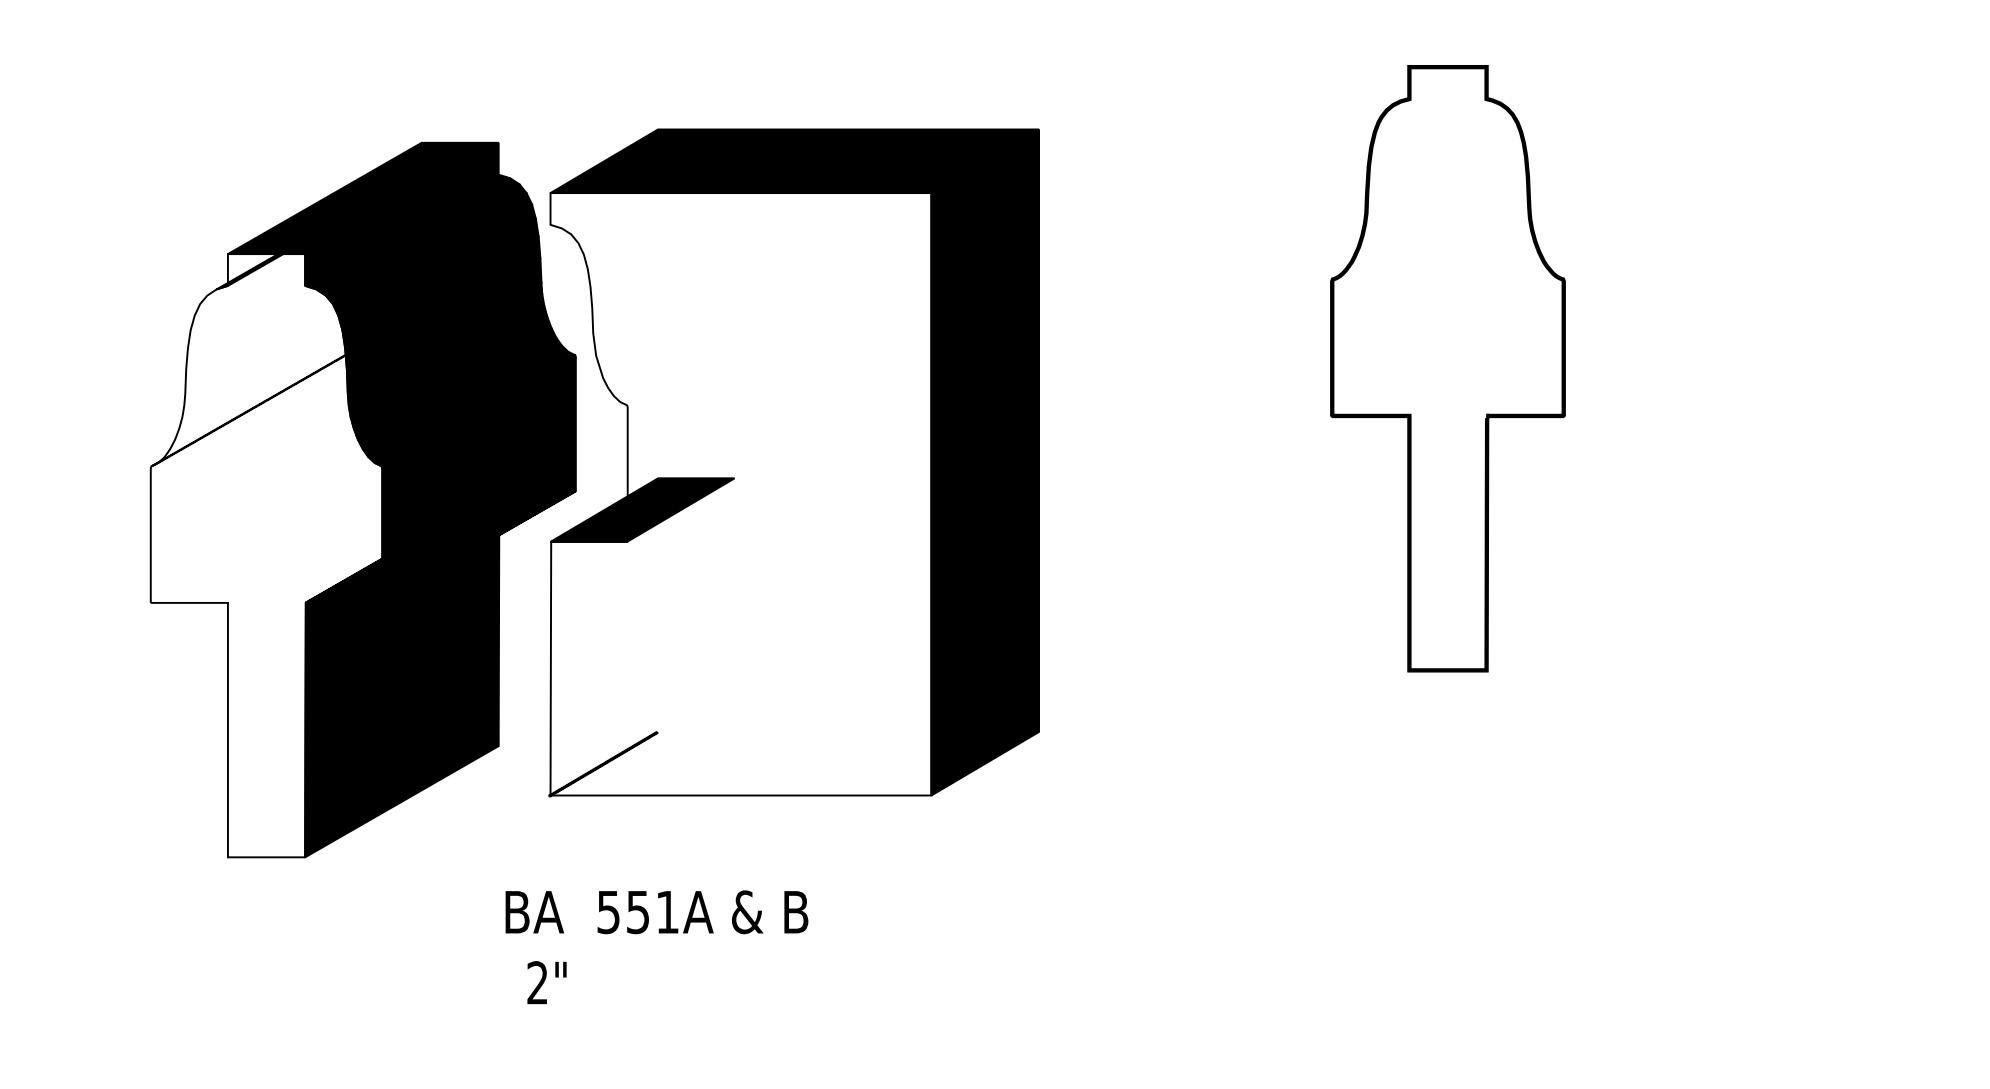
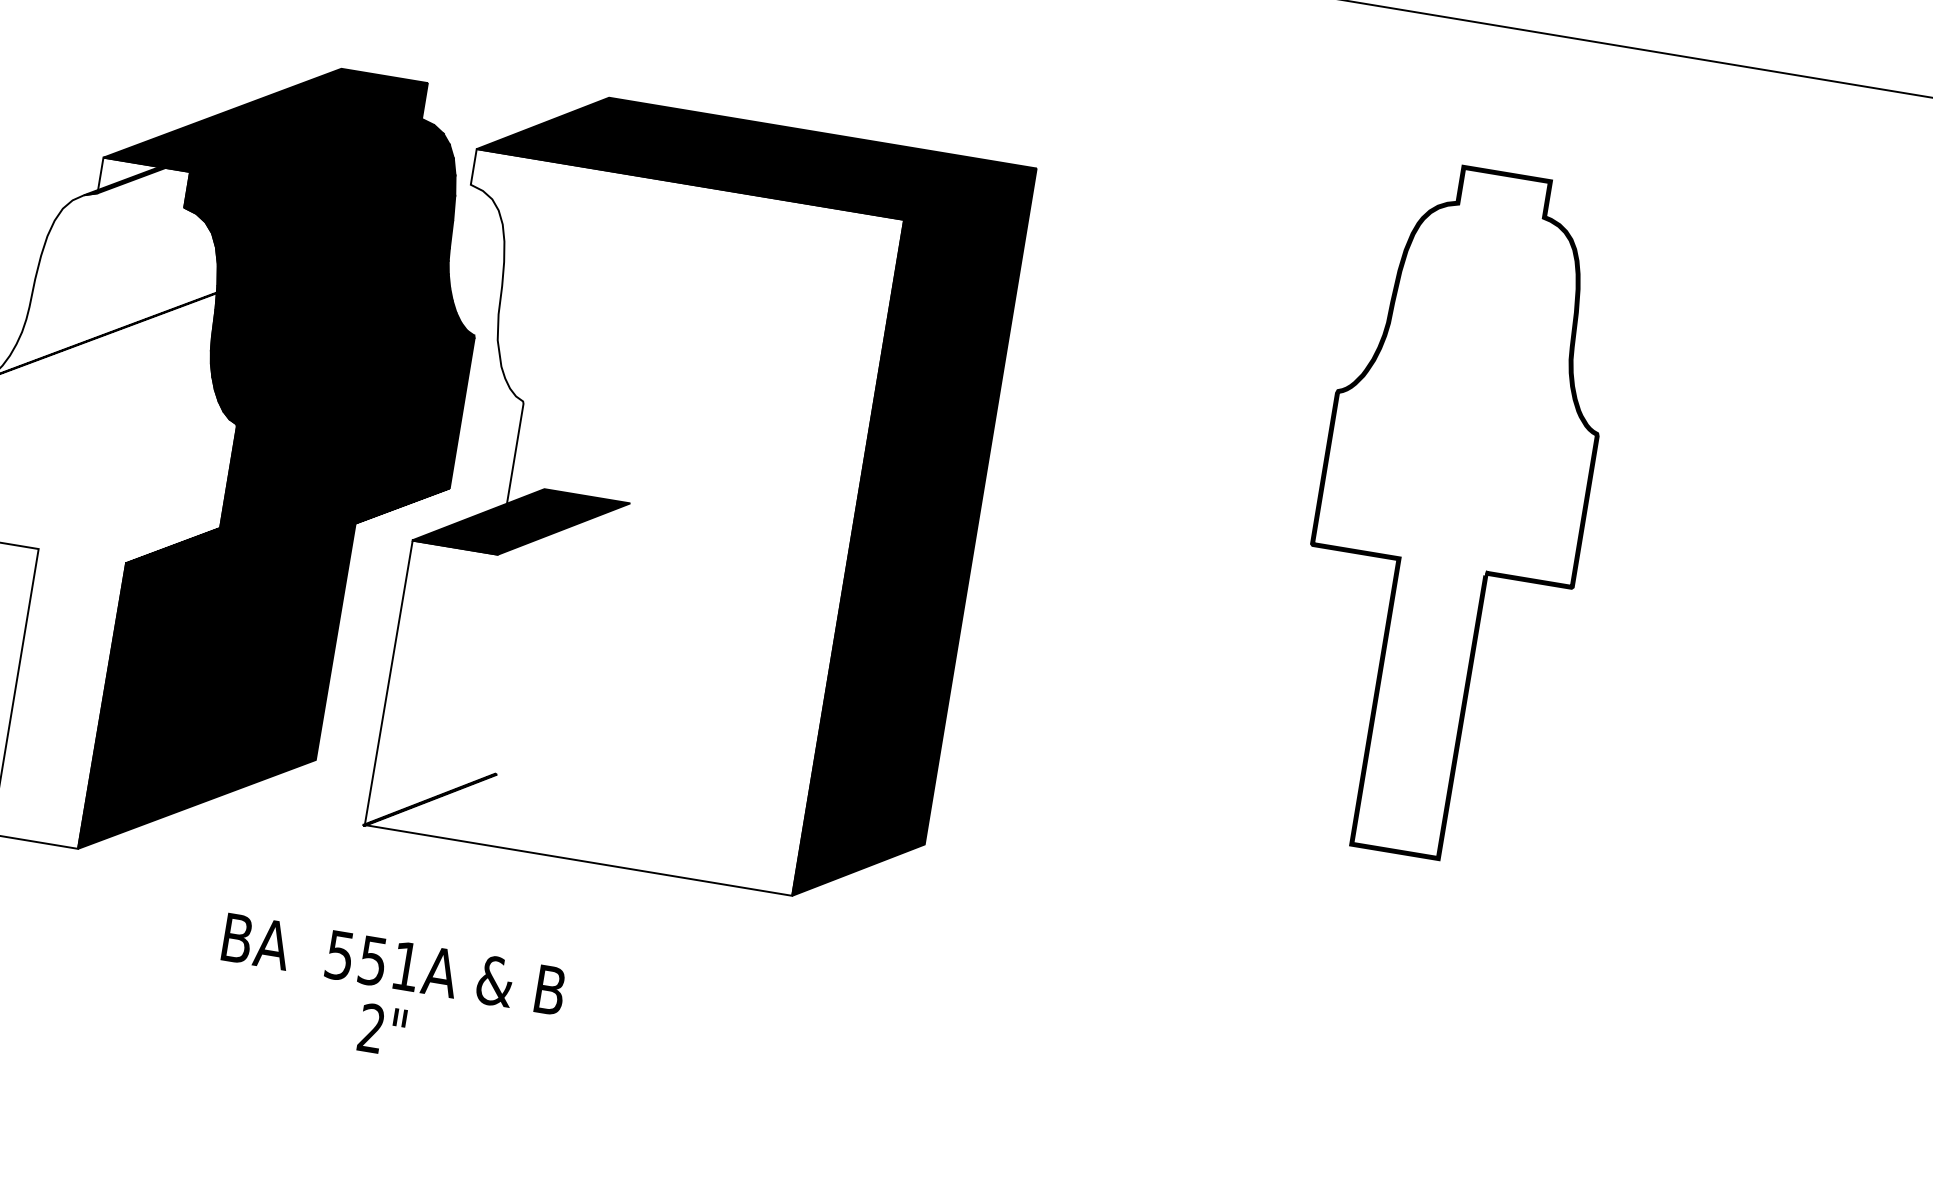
text: (656, 912) -> (393, 964), moved
text: (546, 982) -> (381, 1029), moved

